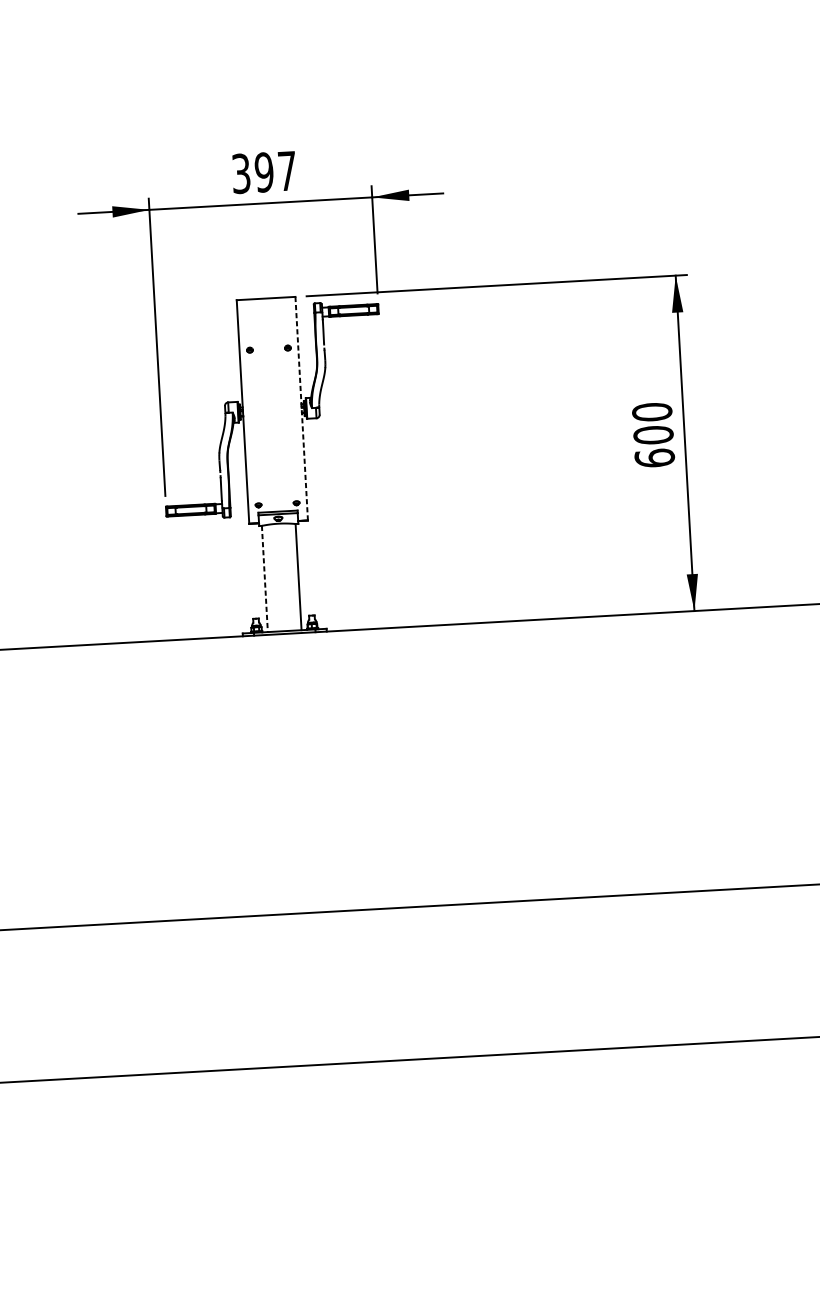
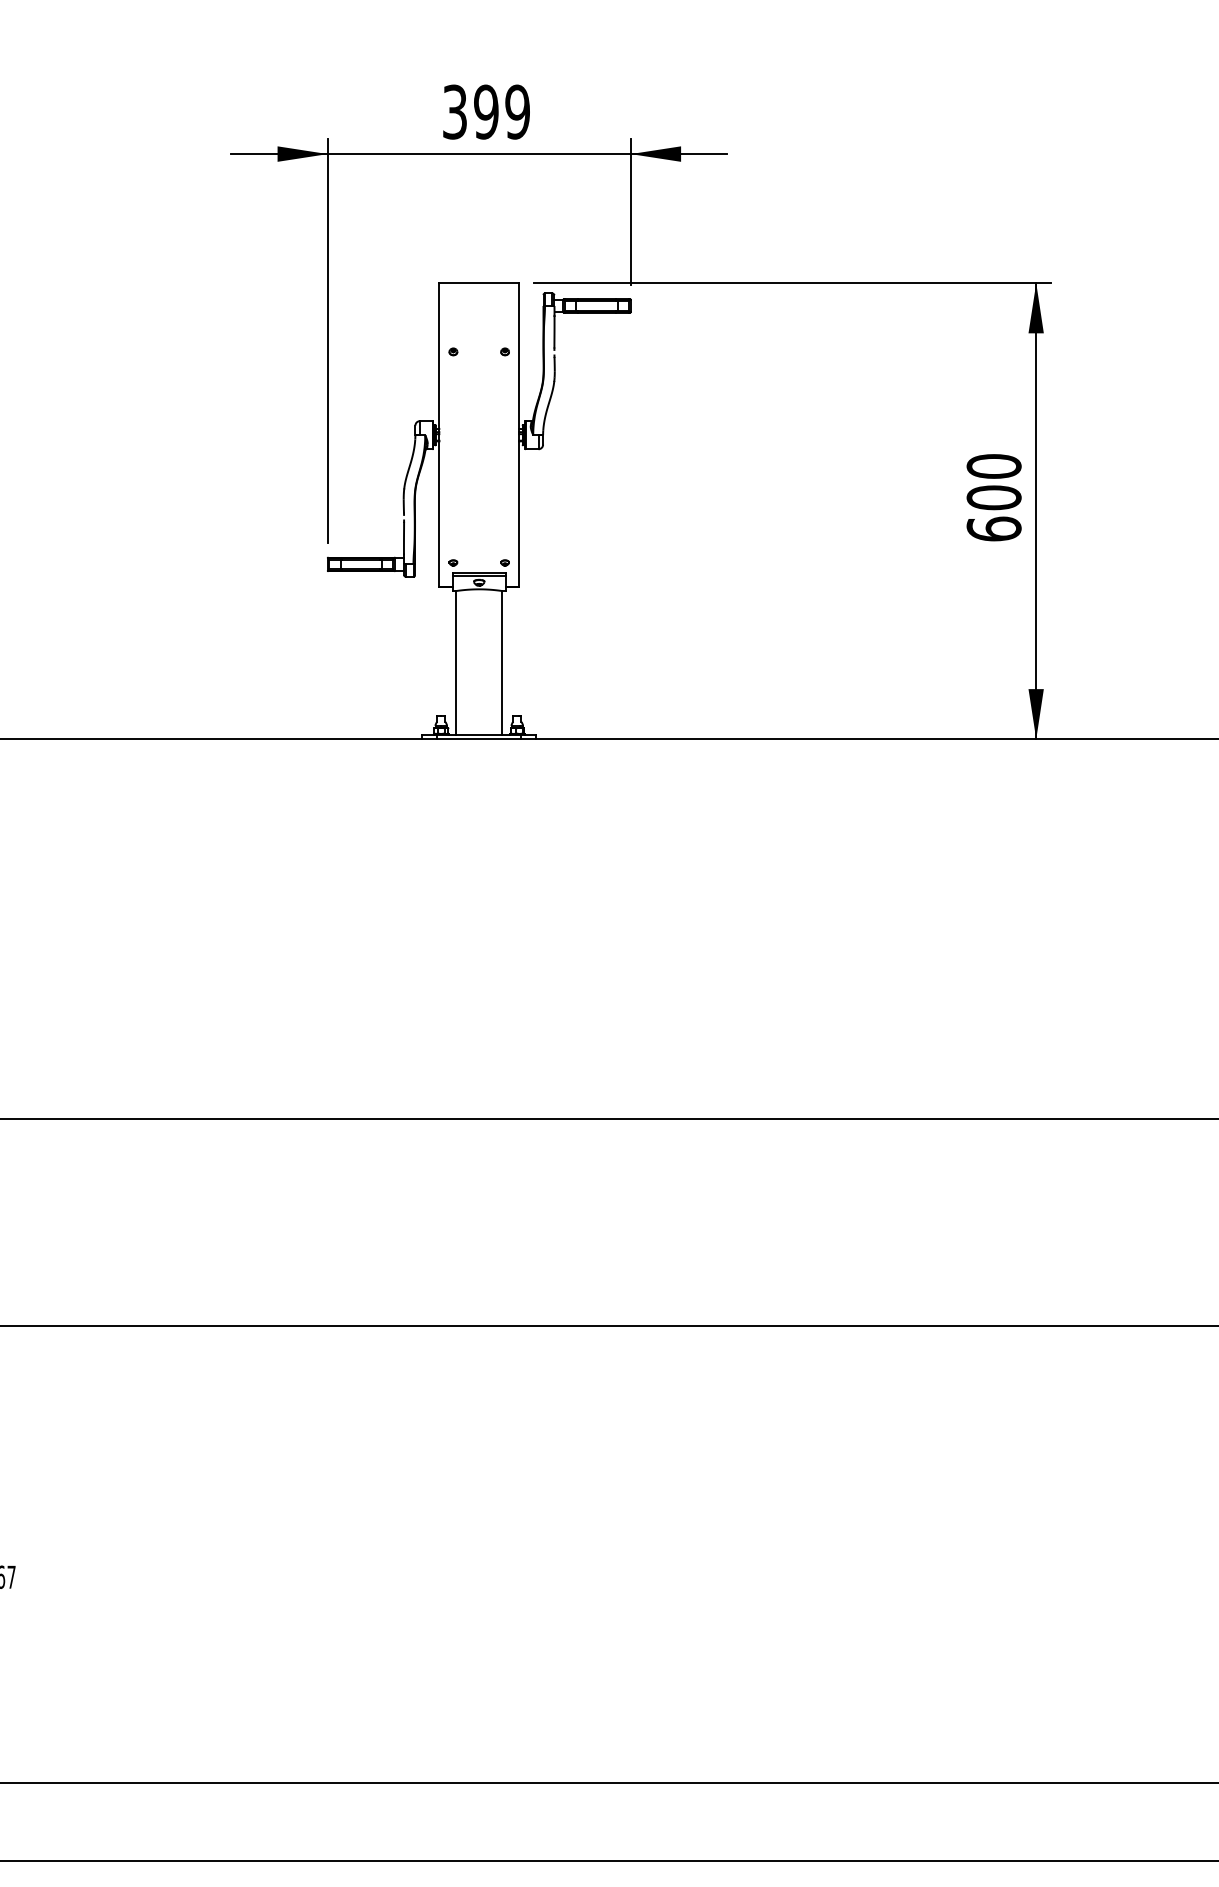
text: (287, 170) -> (517, 111), 397 -> 399
line: (301, 408) -> (519, 435), dashed -> solid
line: (265, 579) -> (456, 663), dashed -> solid

